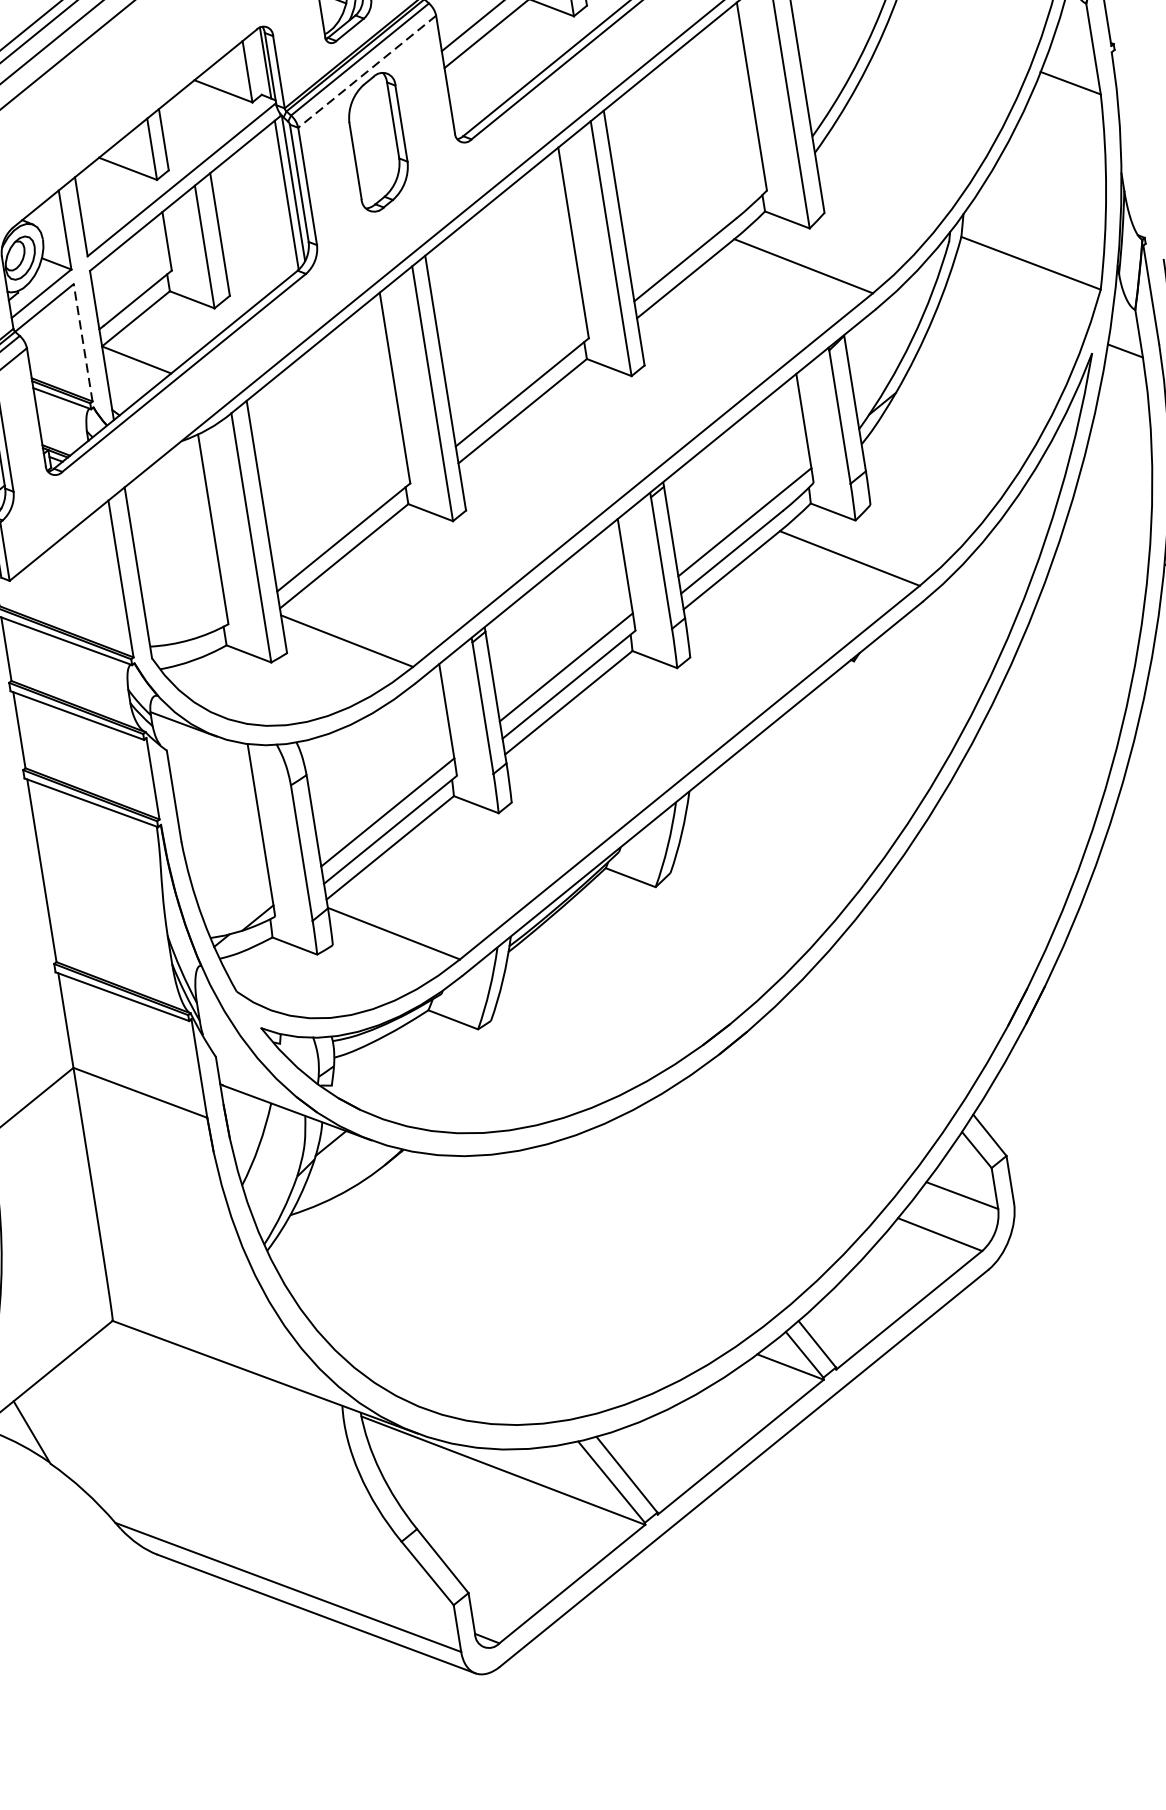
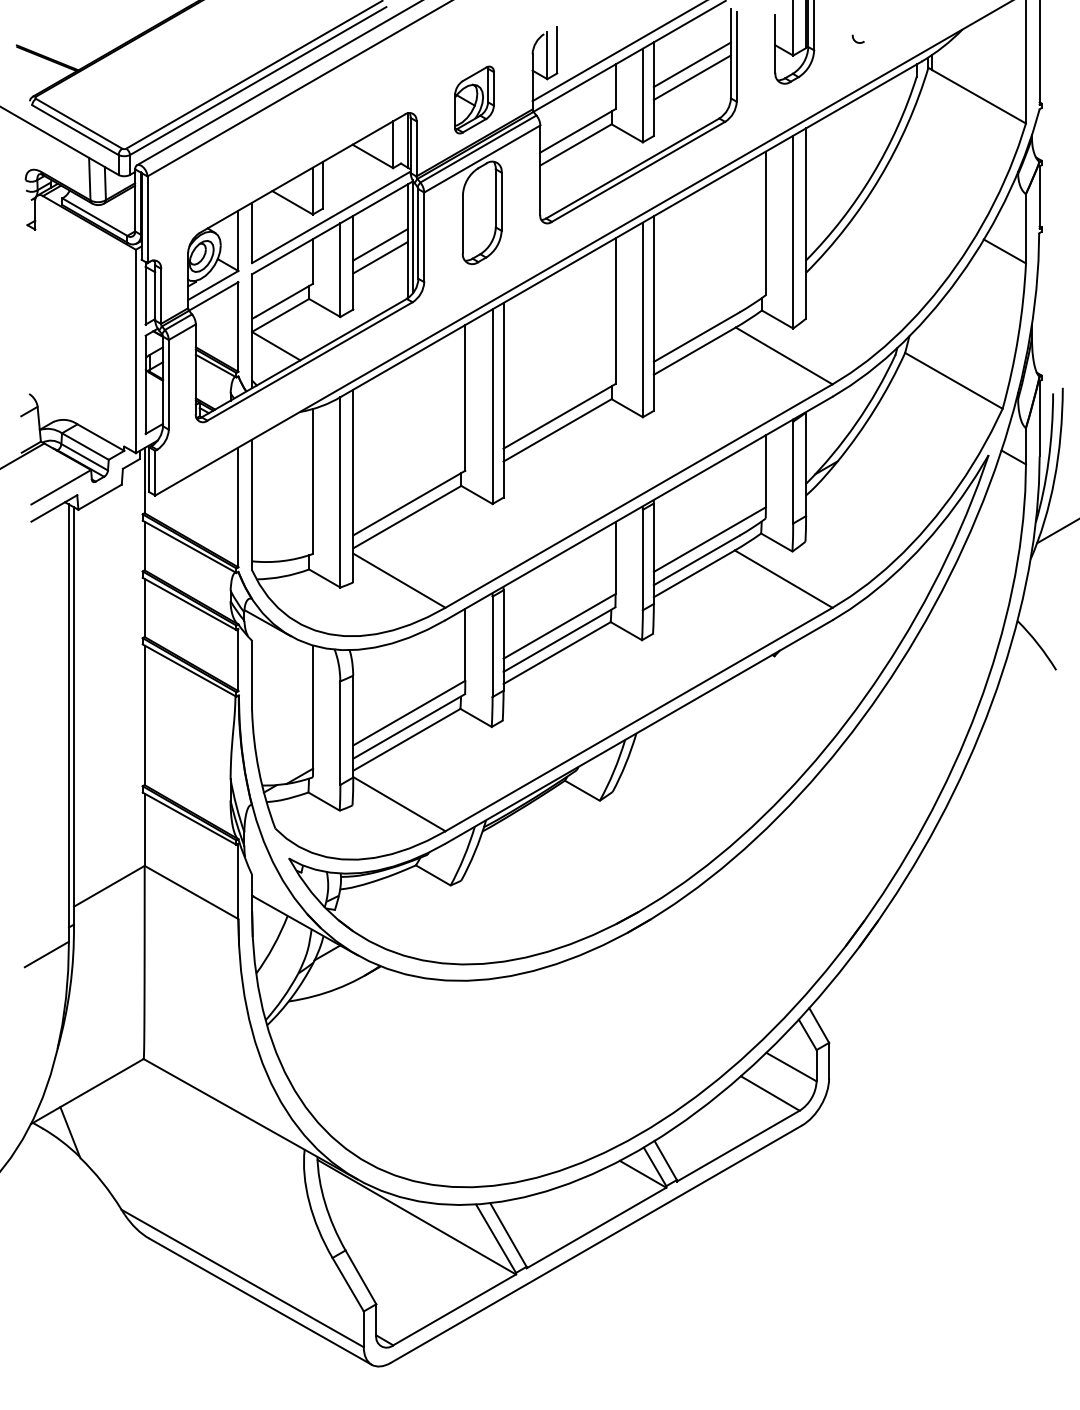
line: (366, 72) -> (481, 159), dashed -> solid
line: (251, 205) -> (380, 244), added
line: (254, 222) -> (380, 257), added
line: (83, 343) -> (238, 327), dashed -> solid

